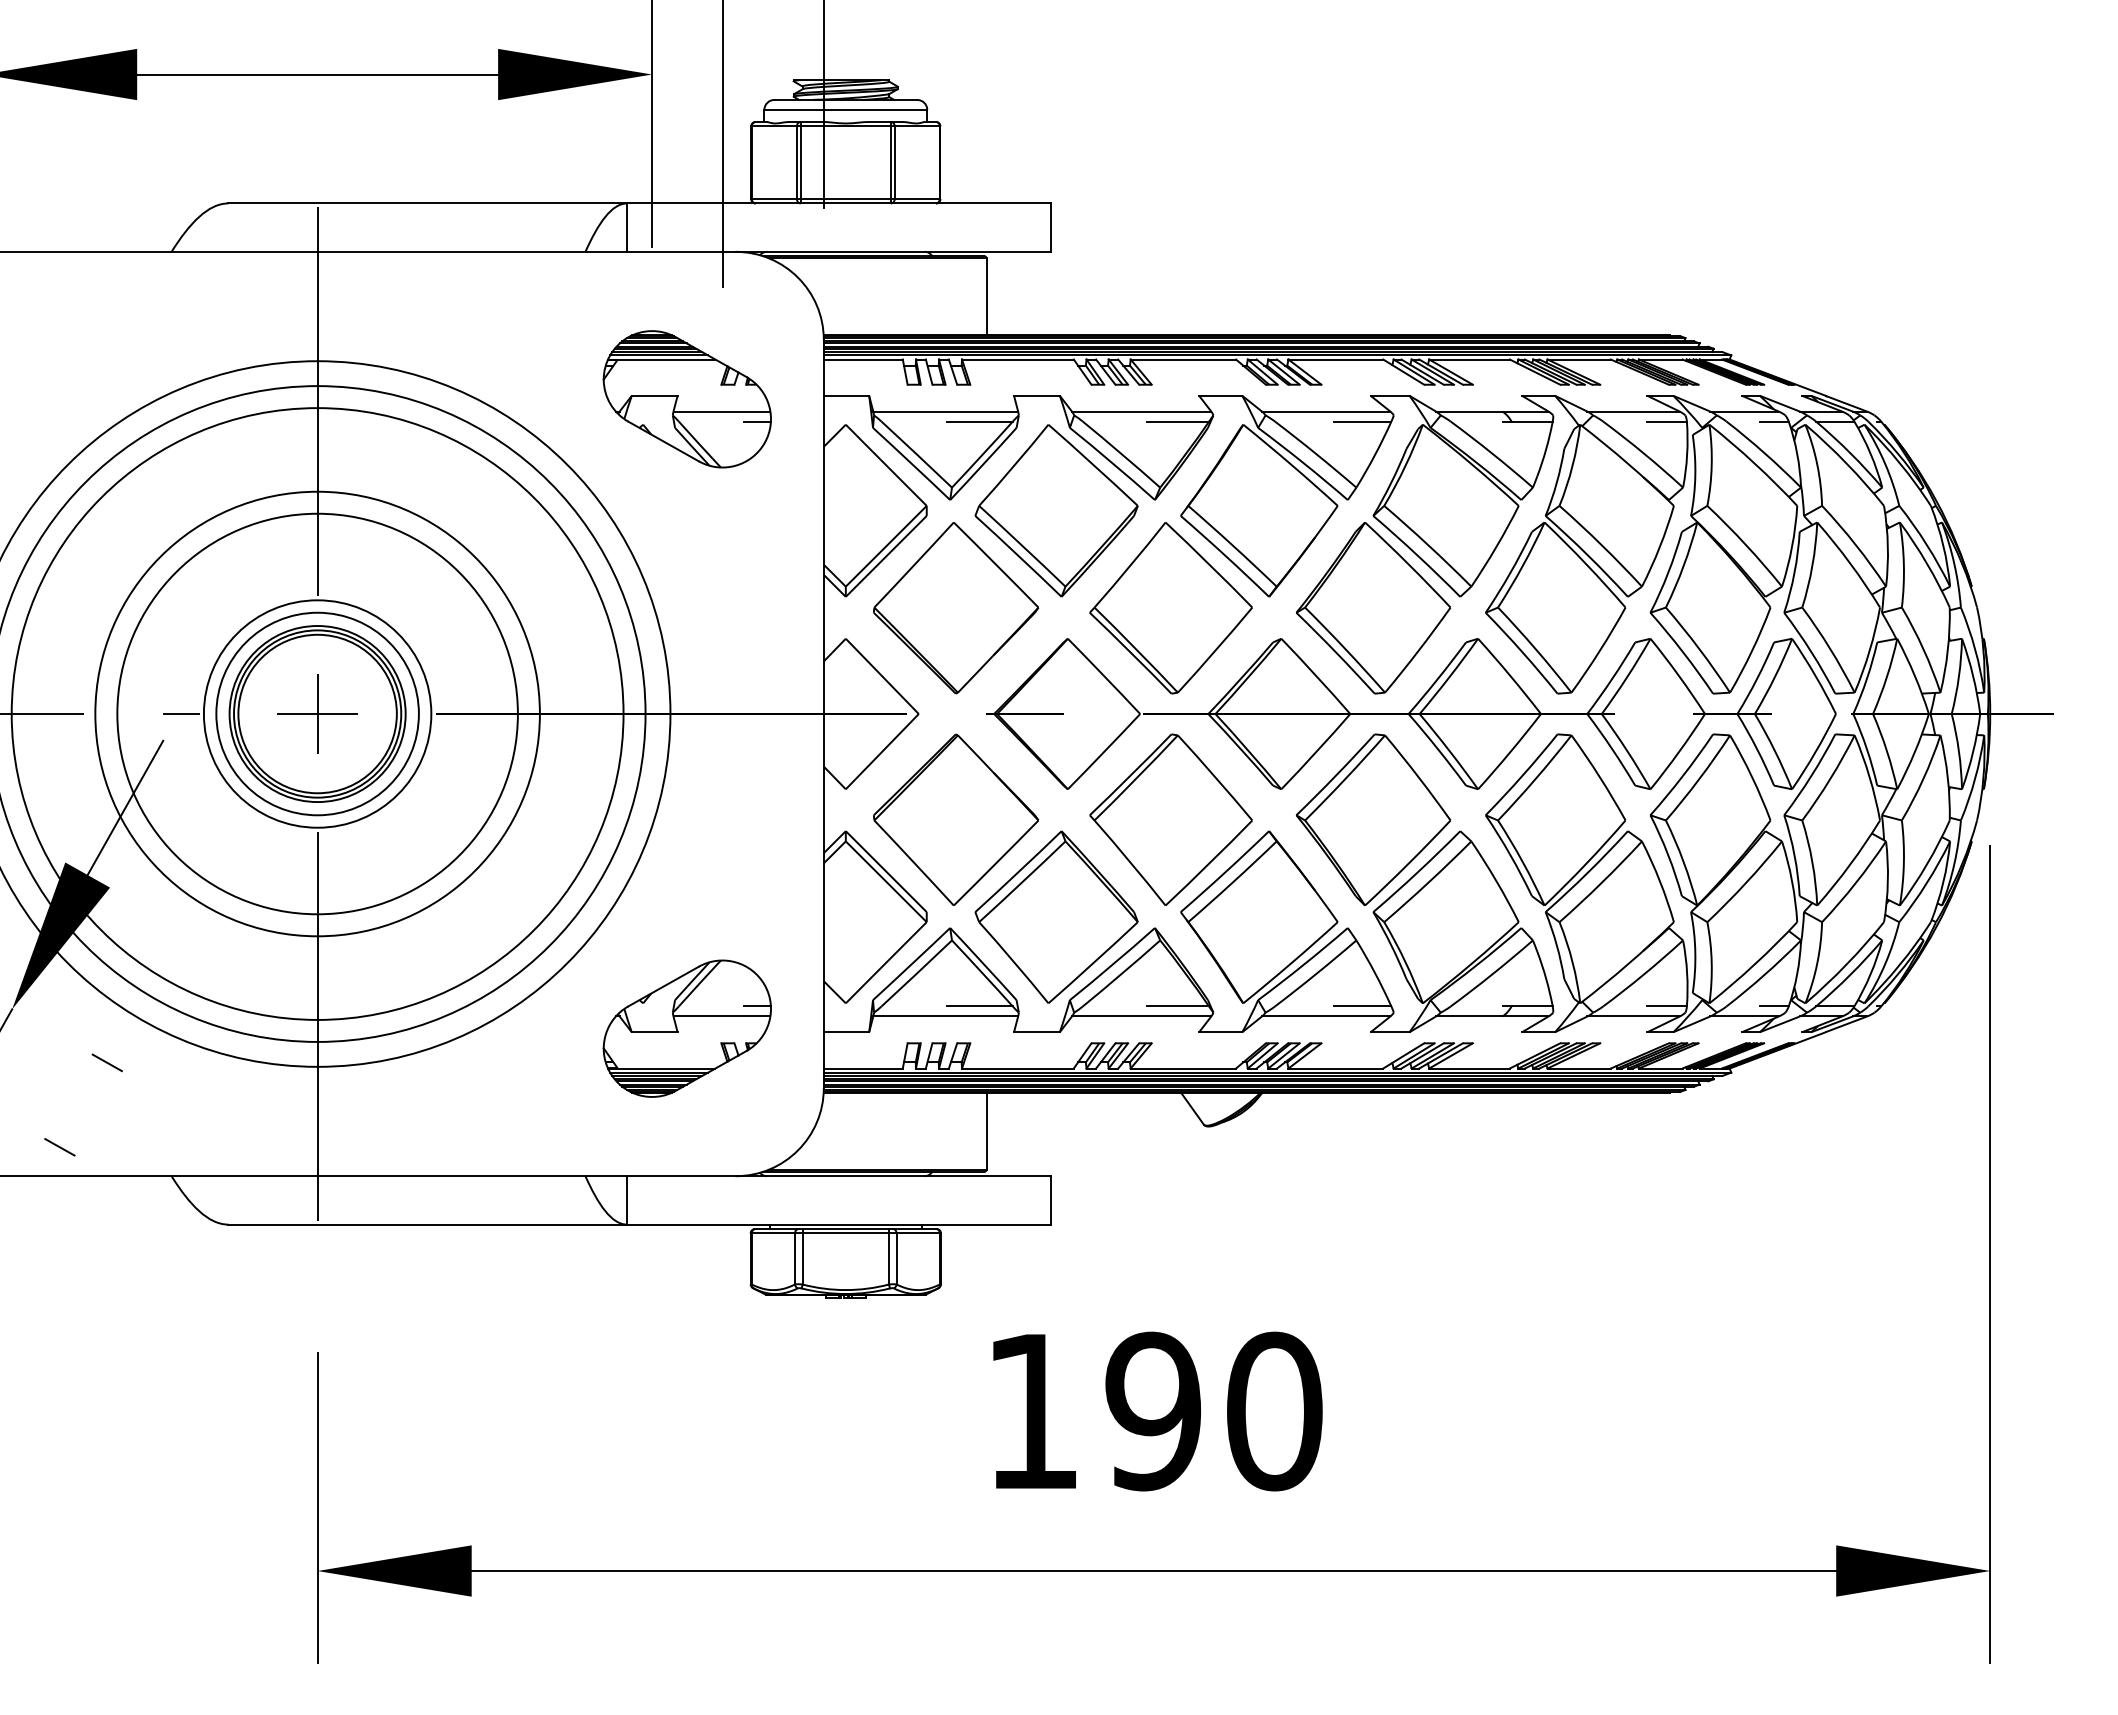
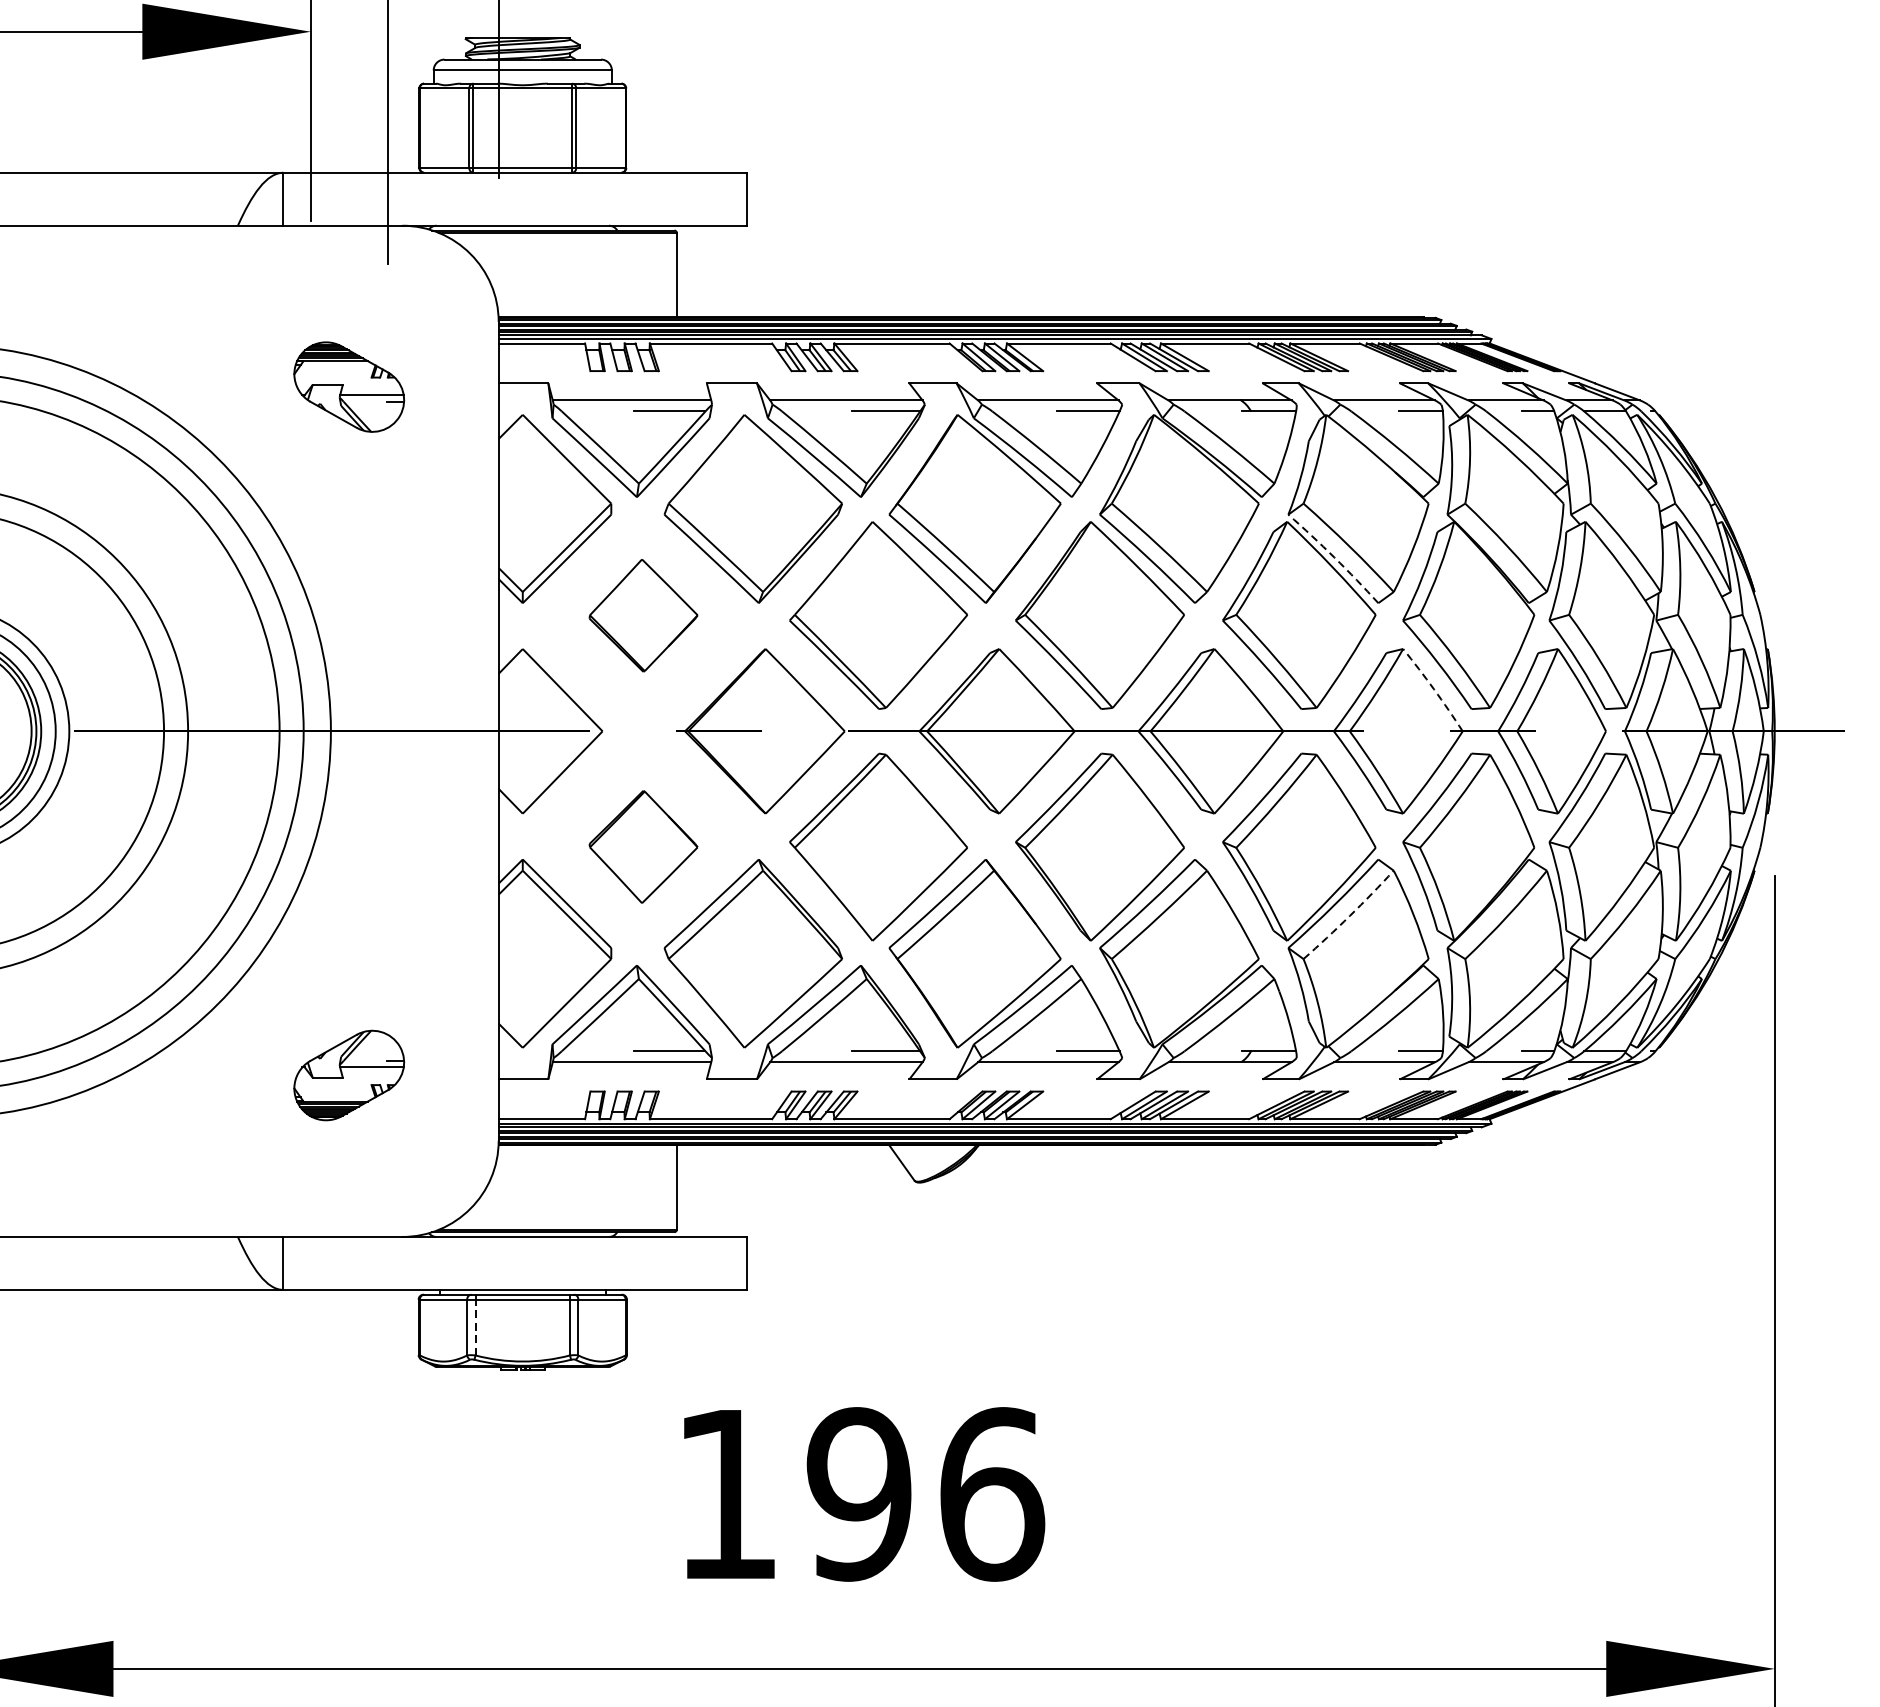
part: (686, 399) -> (348, 387), size x0.6
arc: (1587, 555) -> (1334, 557), solid -> dashed
part: (956, 608) -> (643, 615), size x0.6
arc: (1678, 675) -> (1433, 689), solid -> dashed
part: (956, 819) -> (643, 846), size x0.6
arc: (1601, 882) -> (1349, 915), solid -> dashed
part: (686, 1028) -> (348, 1075), size x0.6
line: (802, 1258) -> (475, 1327), solid -> dashed
text: (1275, 1411) -> (992, 1494), 190 -> 196

